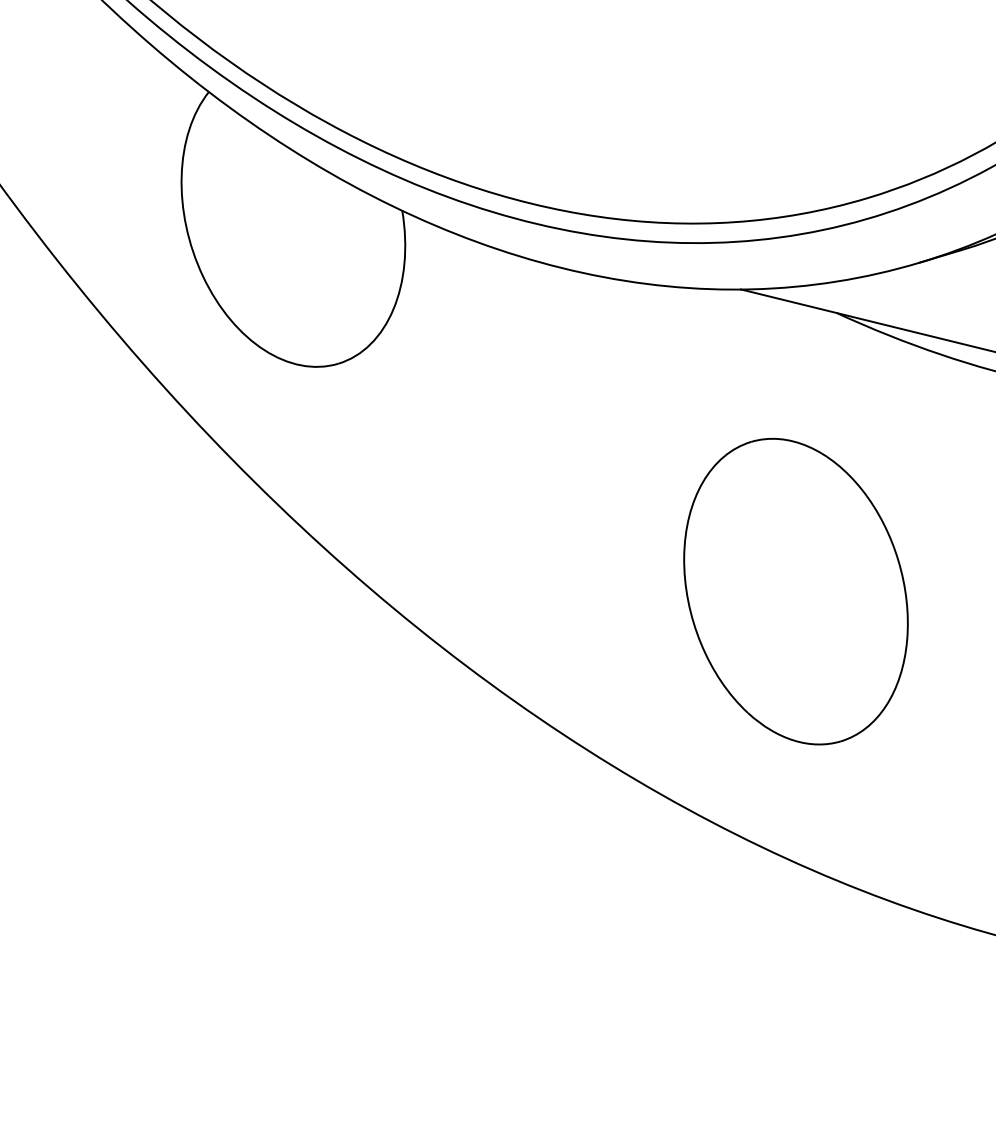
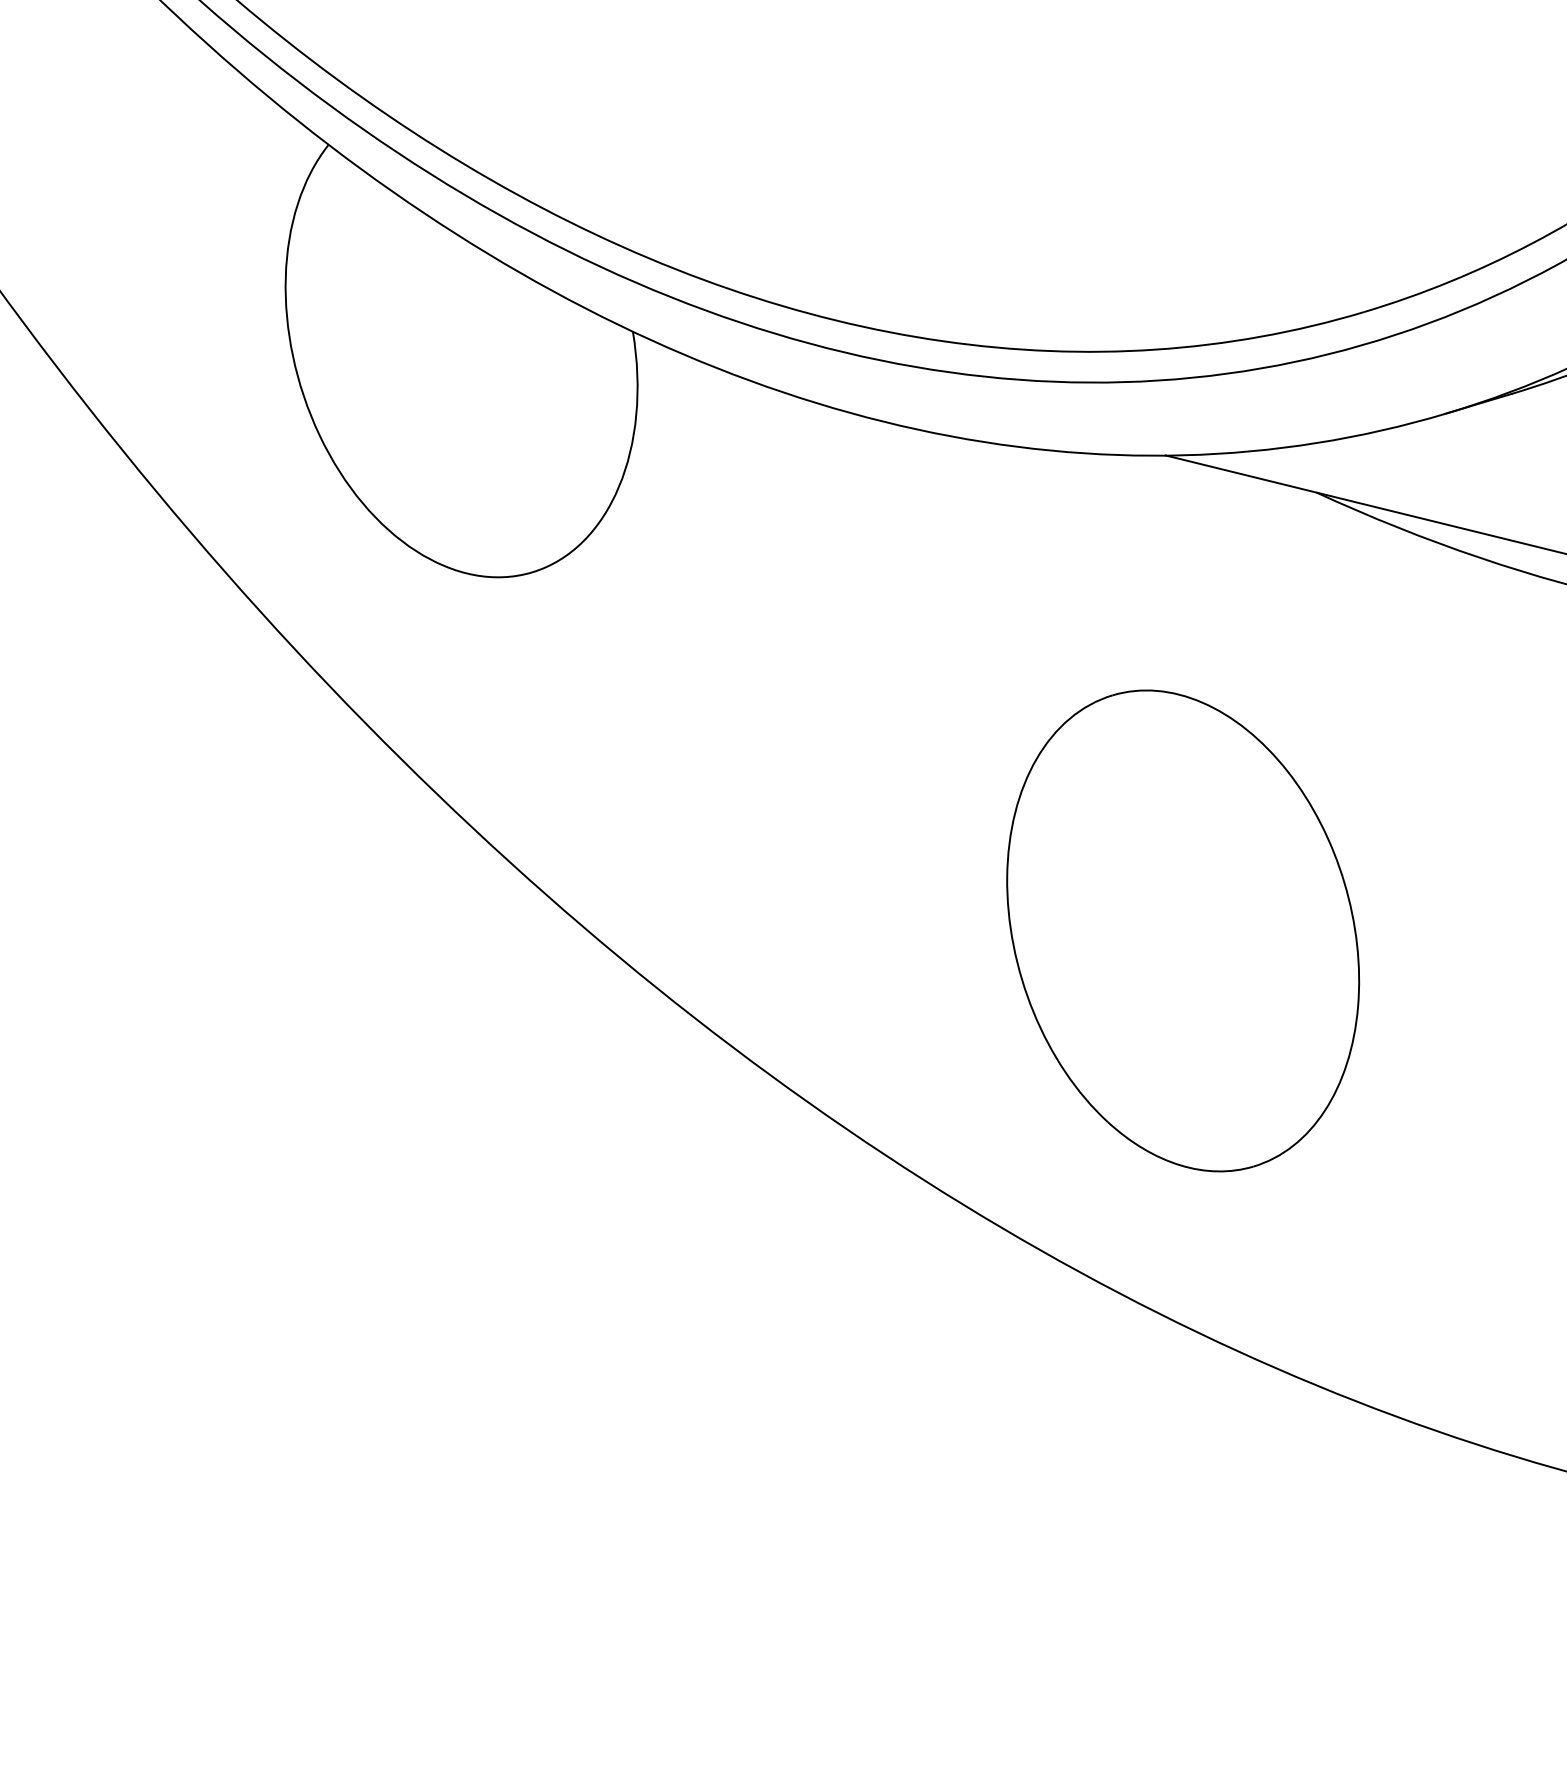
part: (795, 591) -> (1182, 930), moved

